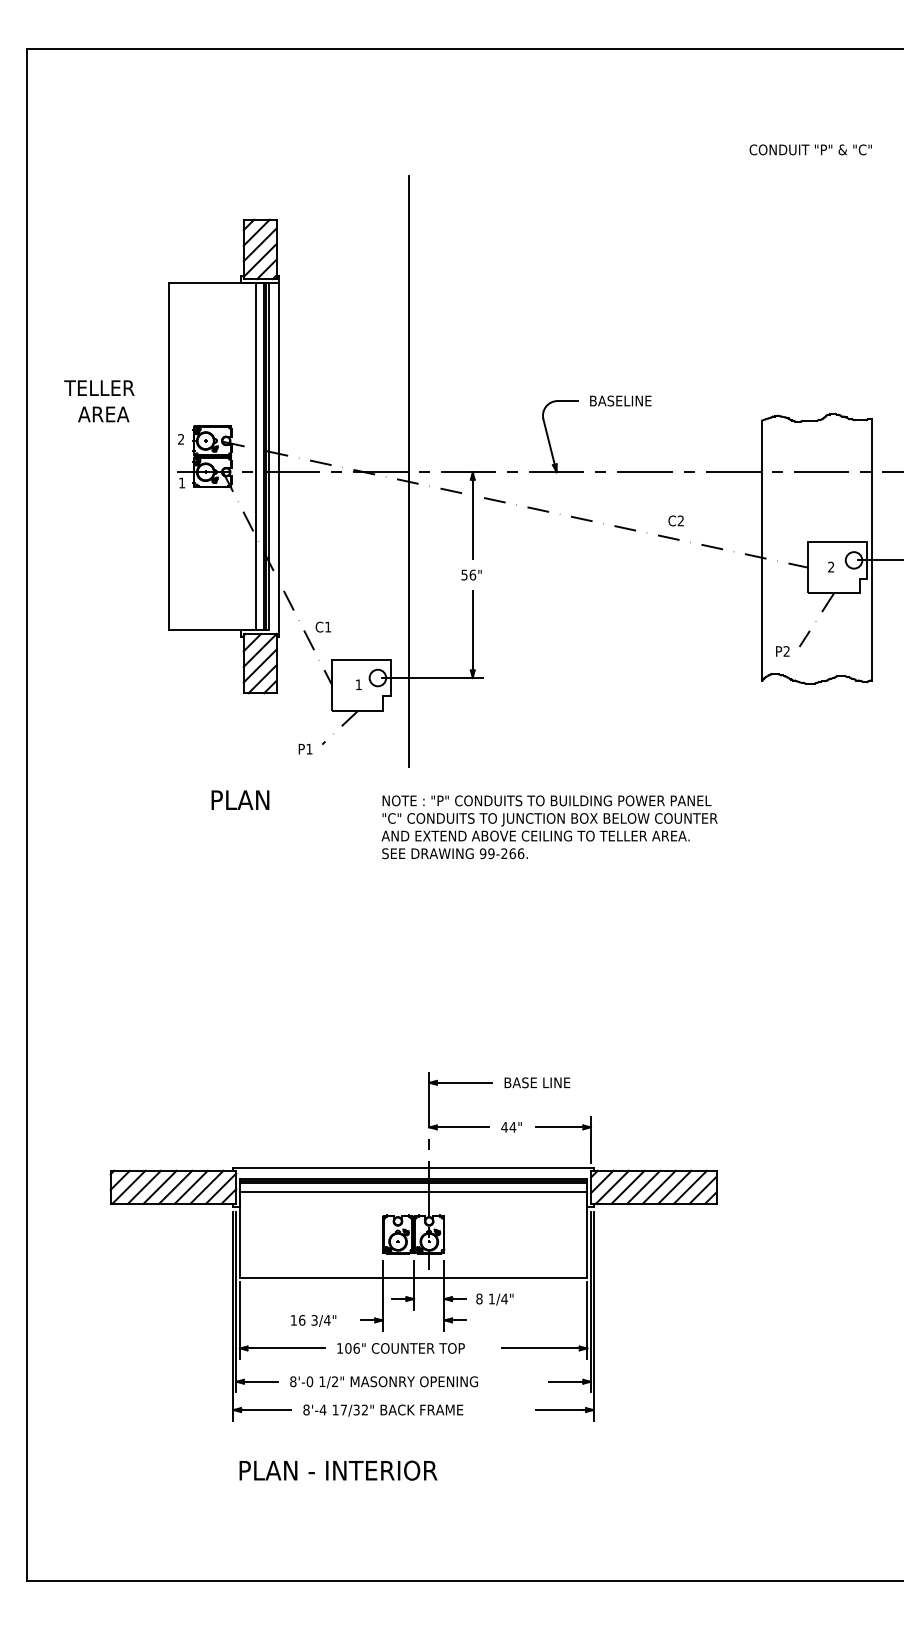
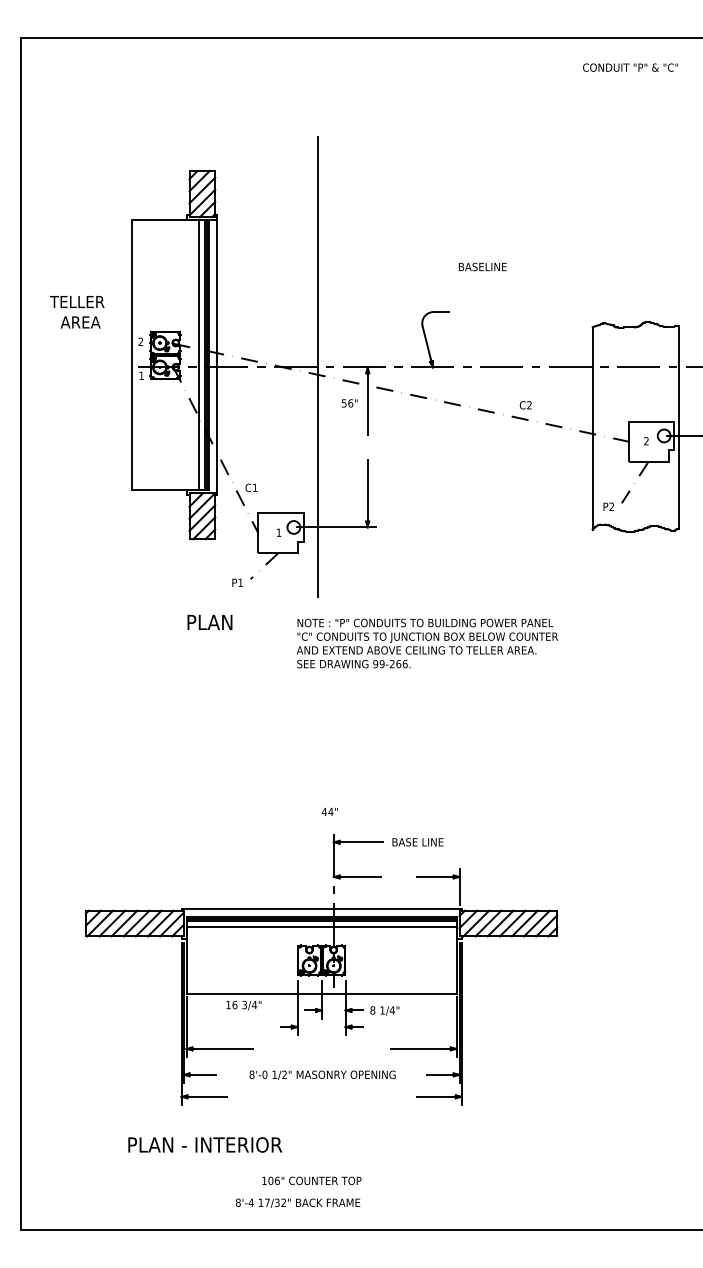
text: (810, 149) -> (630, 67), moved
text: (620, 400) -> (482, 266), moved
text: (471, 575) -> (349, 403), moved
text: (239, 800) -> (209, 622), moved
text: (511, 1126) -> (329, 811), moved
text: (313, 1320) -> (243, 1005), moved
text: (400, 1347) -> (311, 1180), moved
text: (383, 1381) -> (322, 1074), moved
text: (383, 1409) -> (298, 1202), moved
text: (338, 1470) -> (205, 1144), moved

